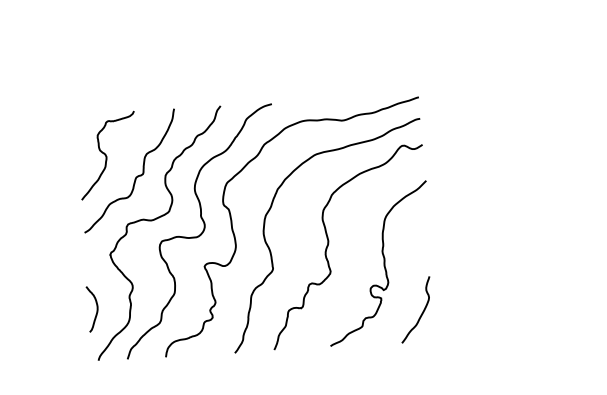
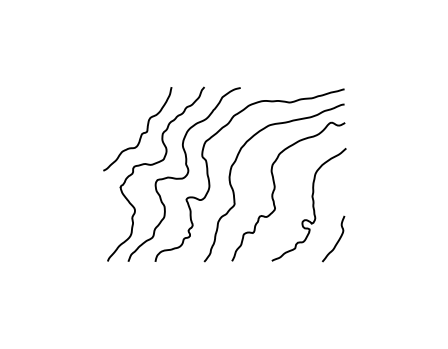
curve: (107, 154) -> (122, 116), removed
curve: (96, 308) -> (108, 224), removed

